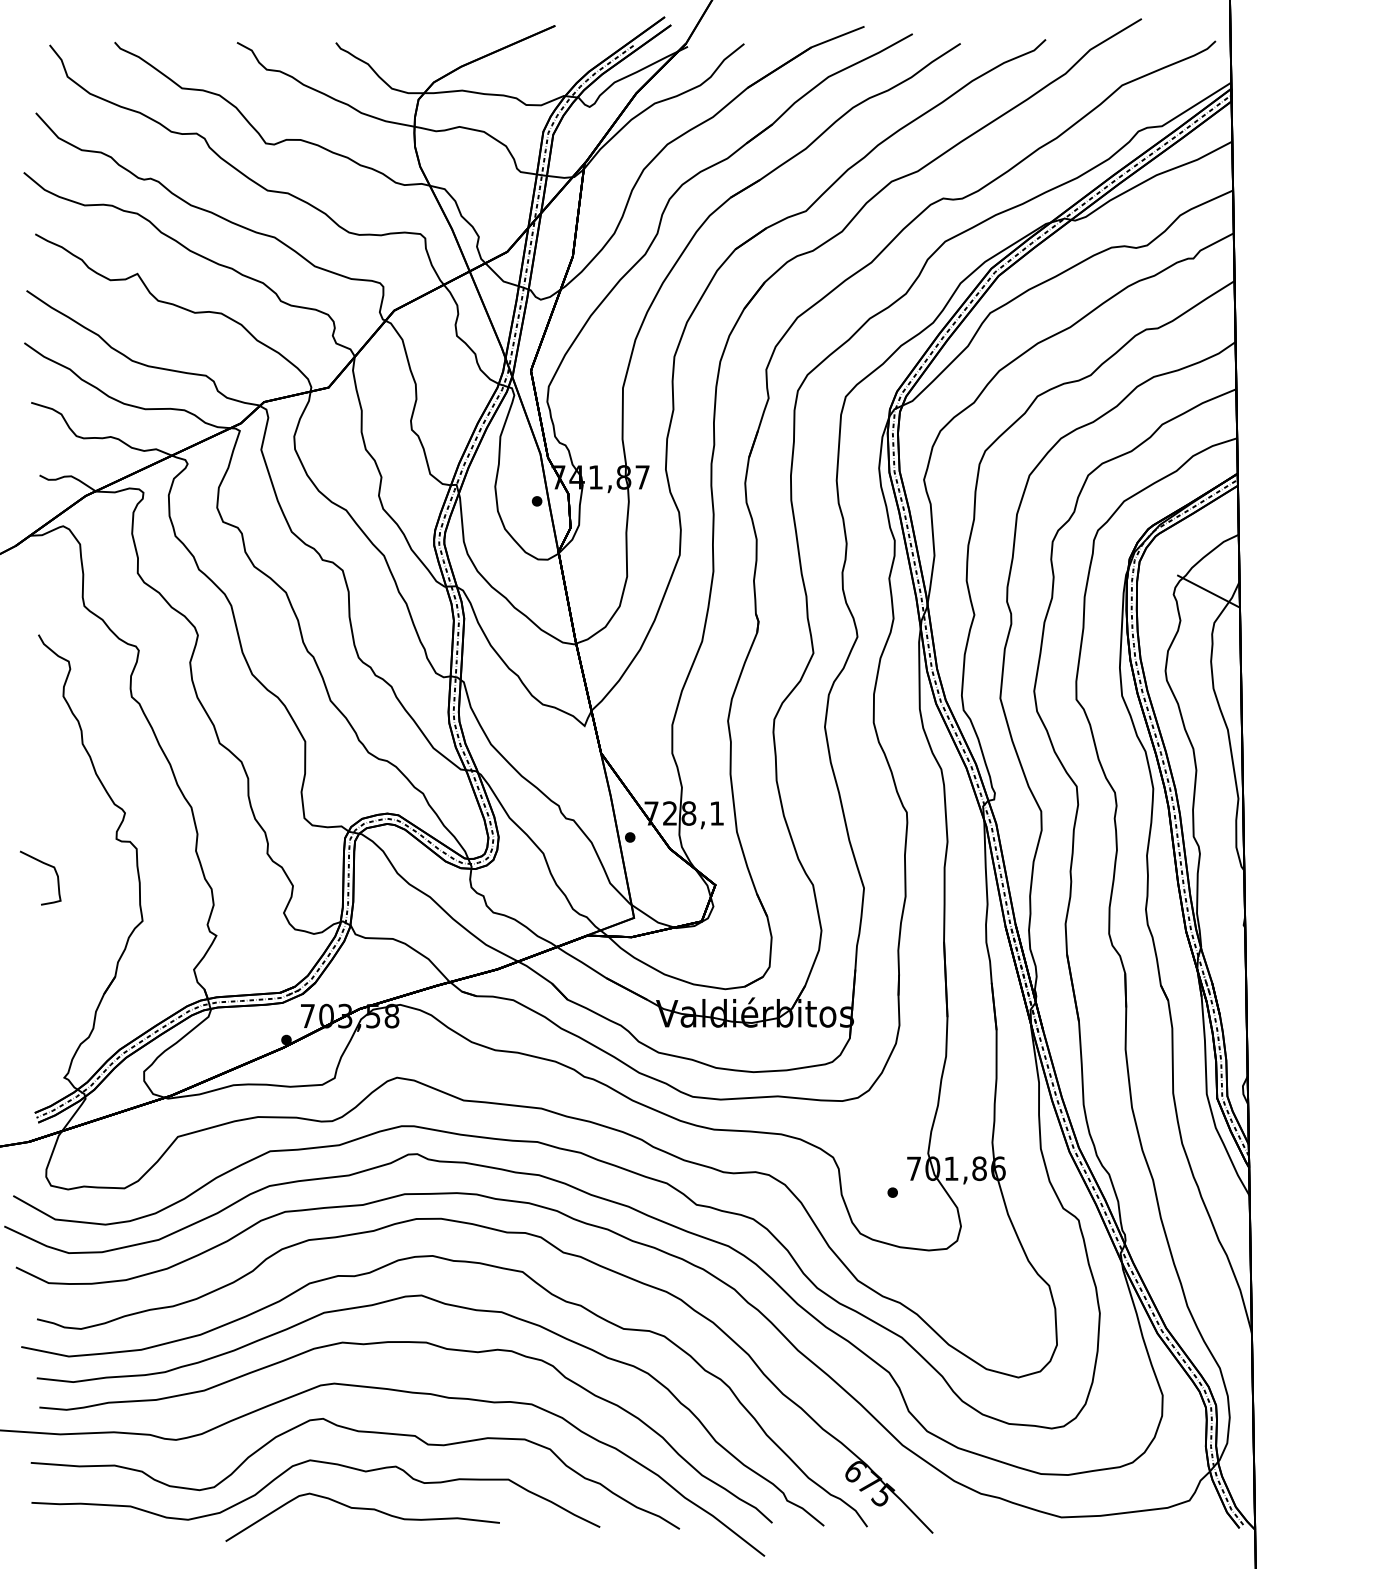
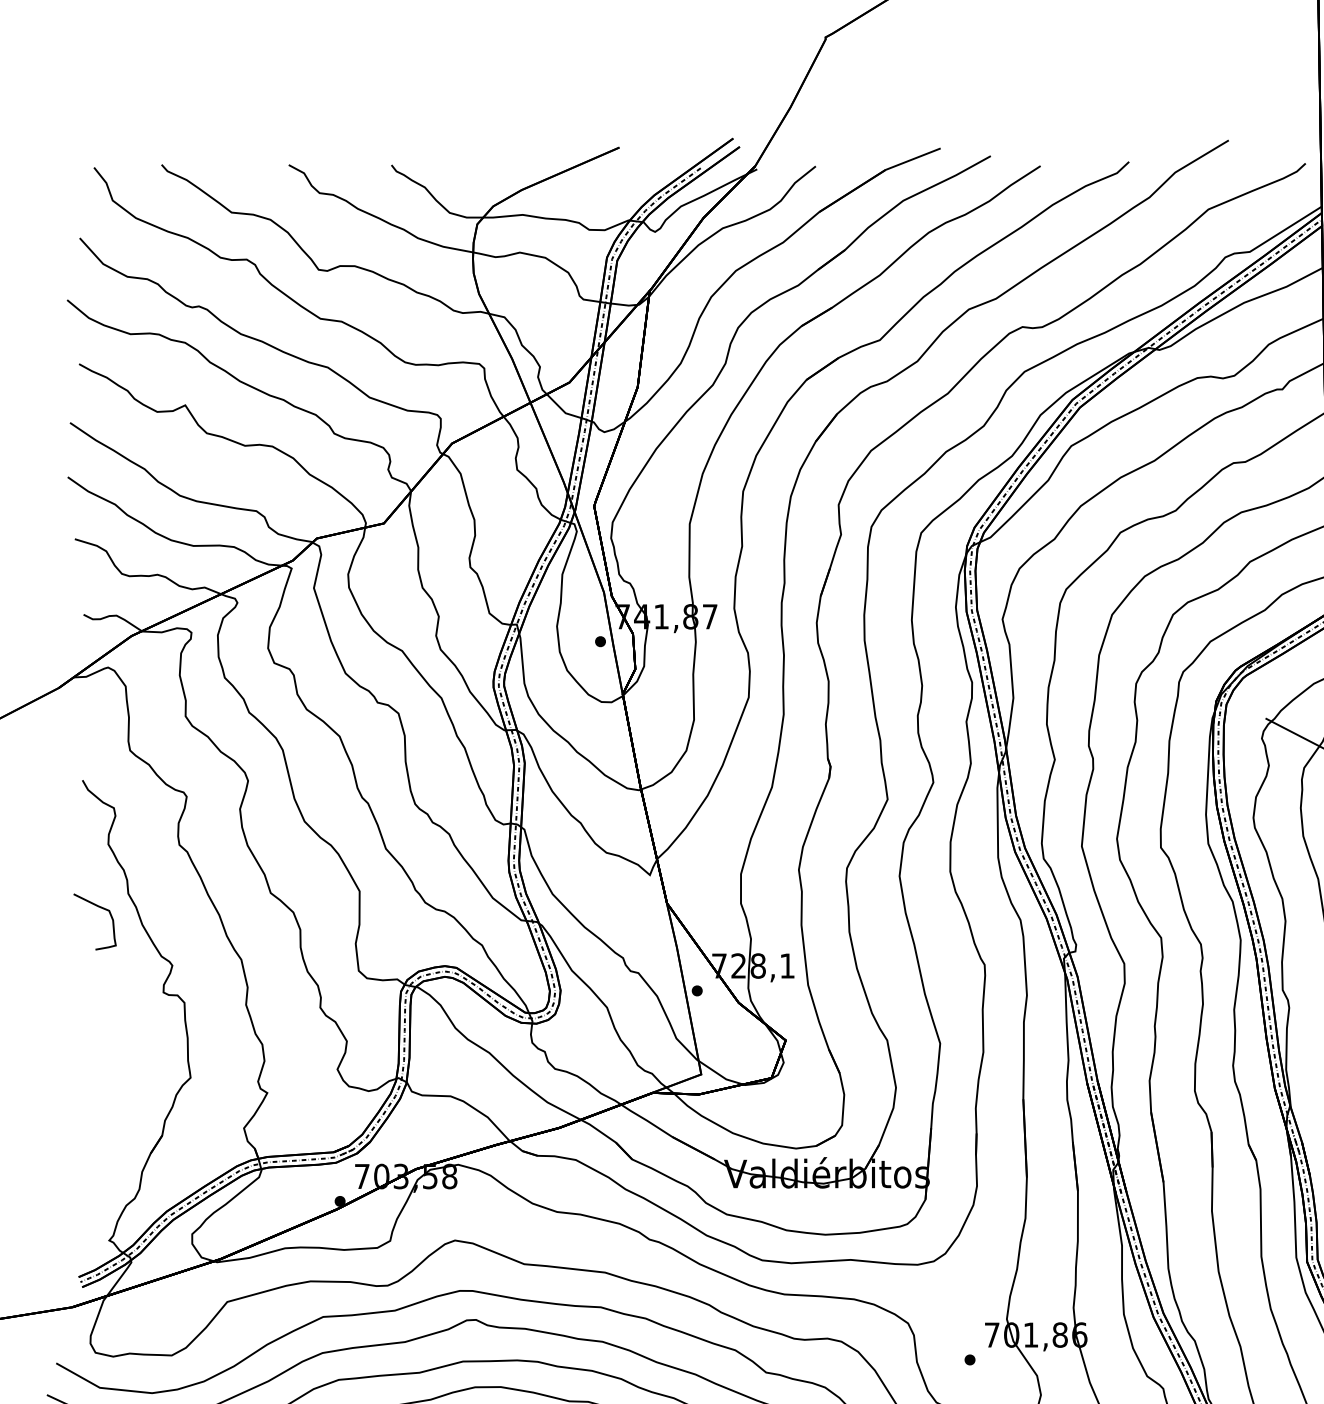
curve: (46, 865) -> (101, 908), moved

